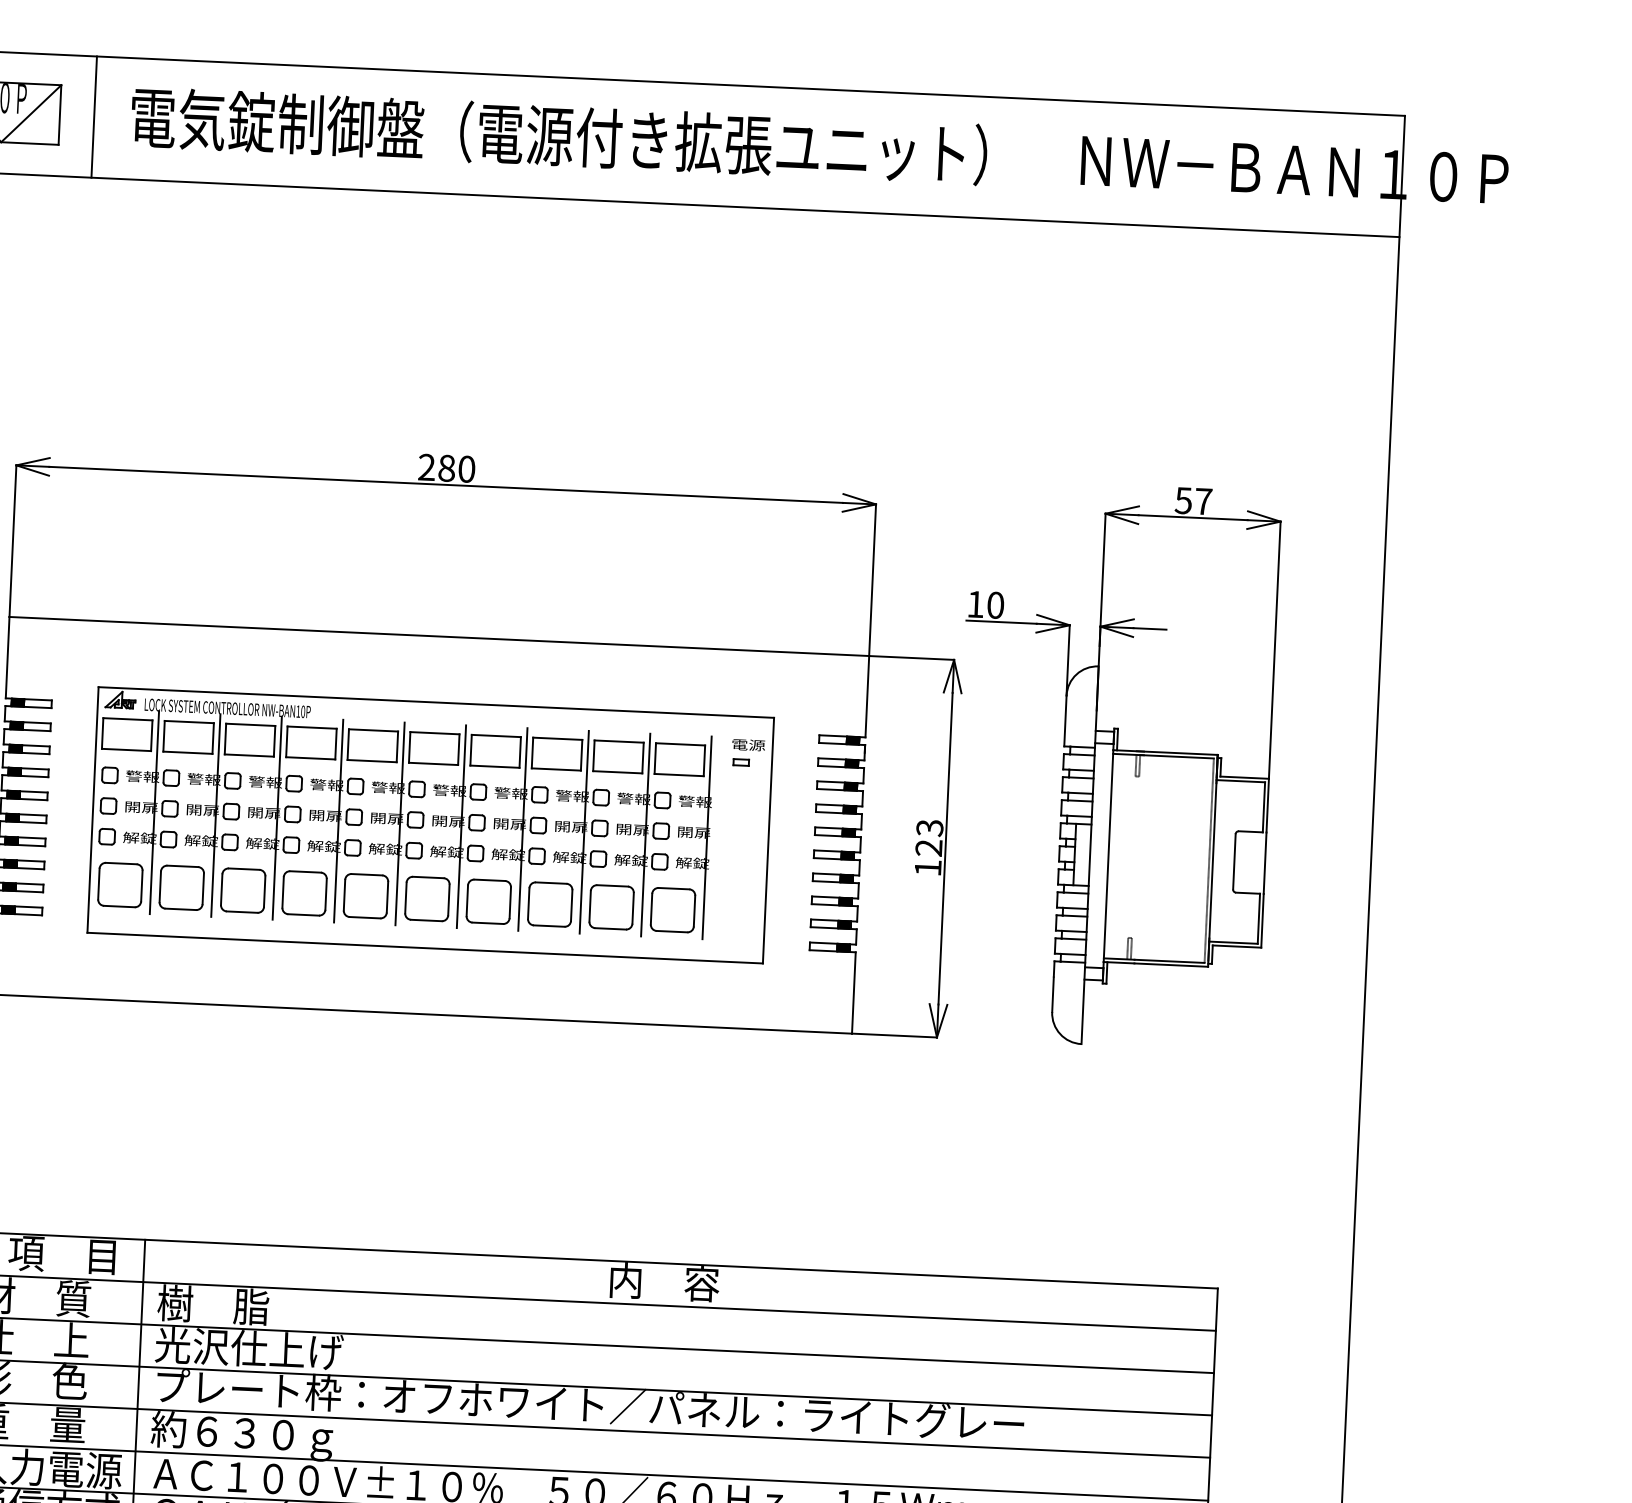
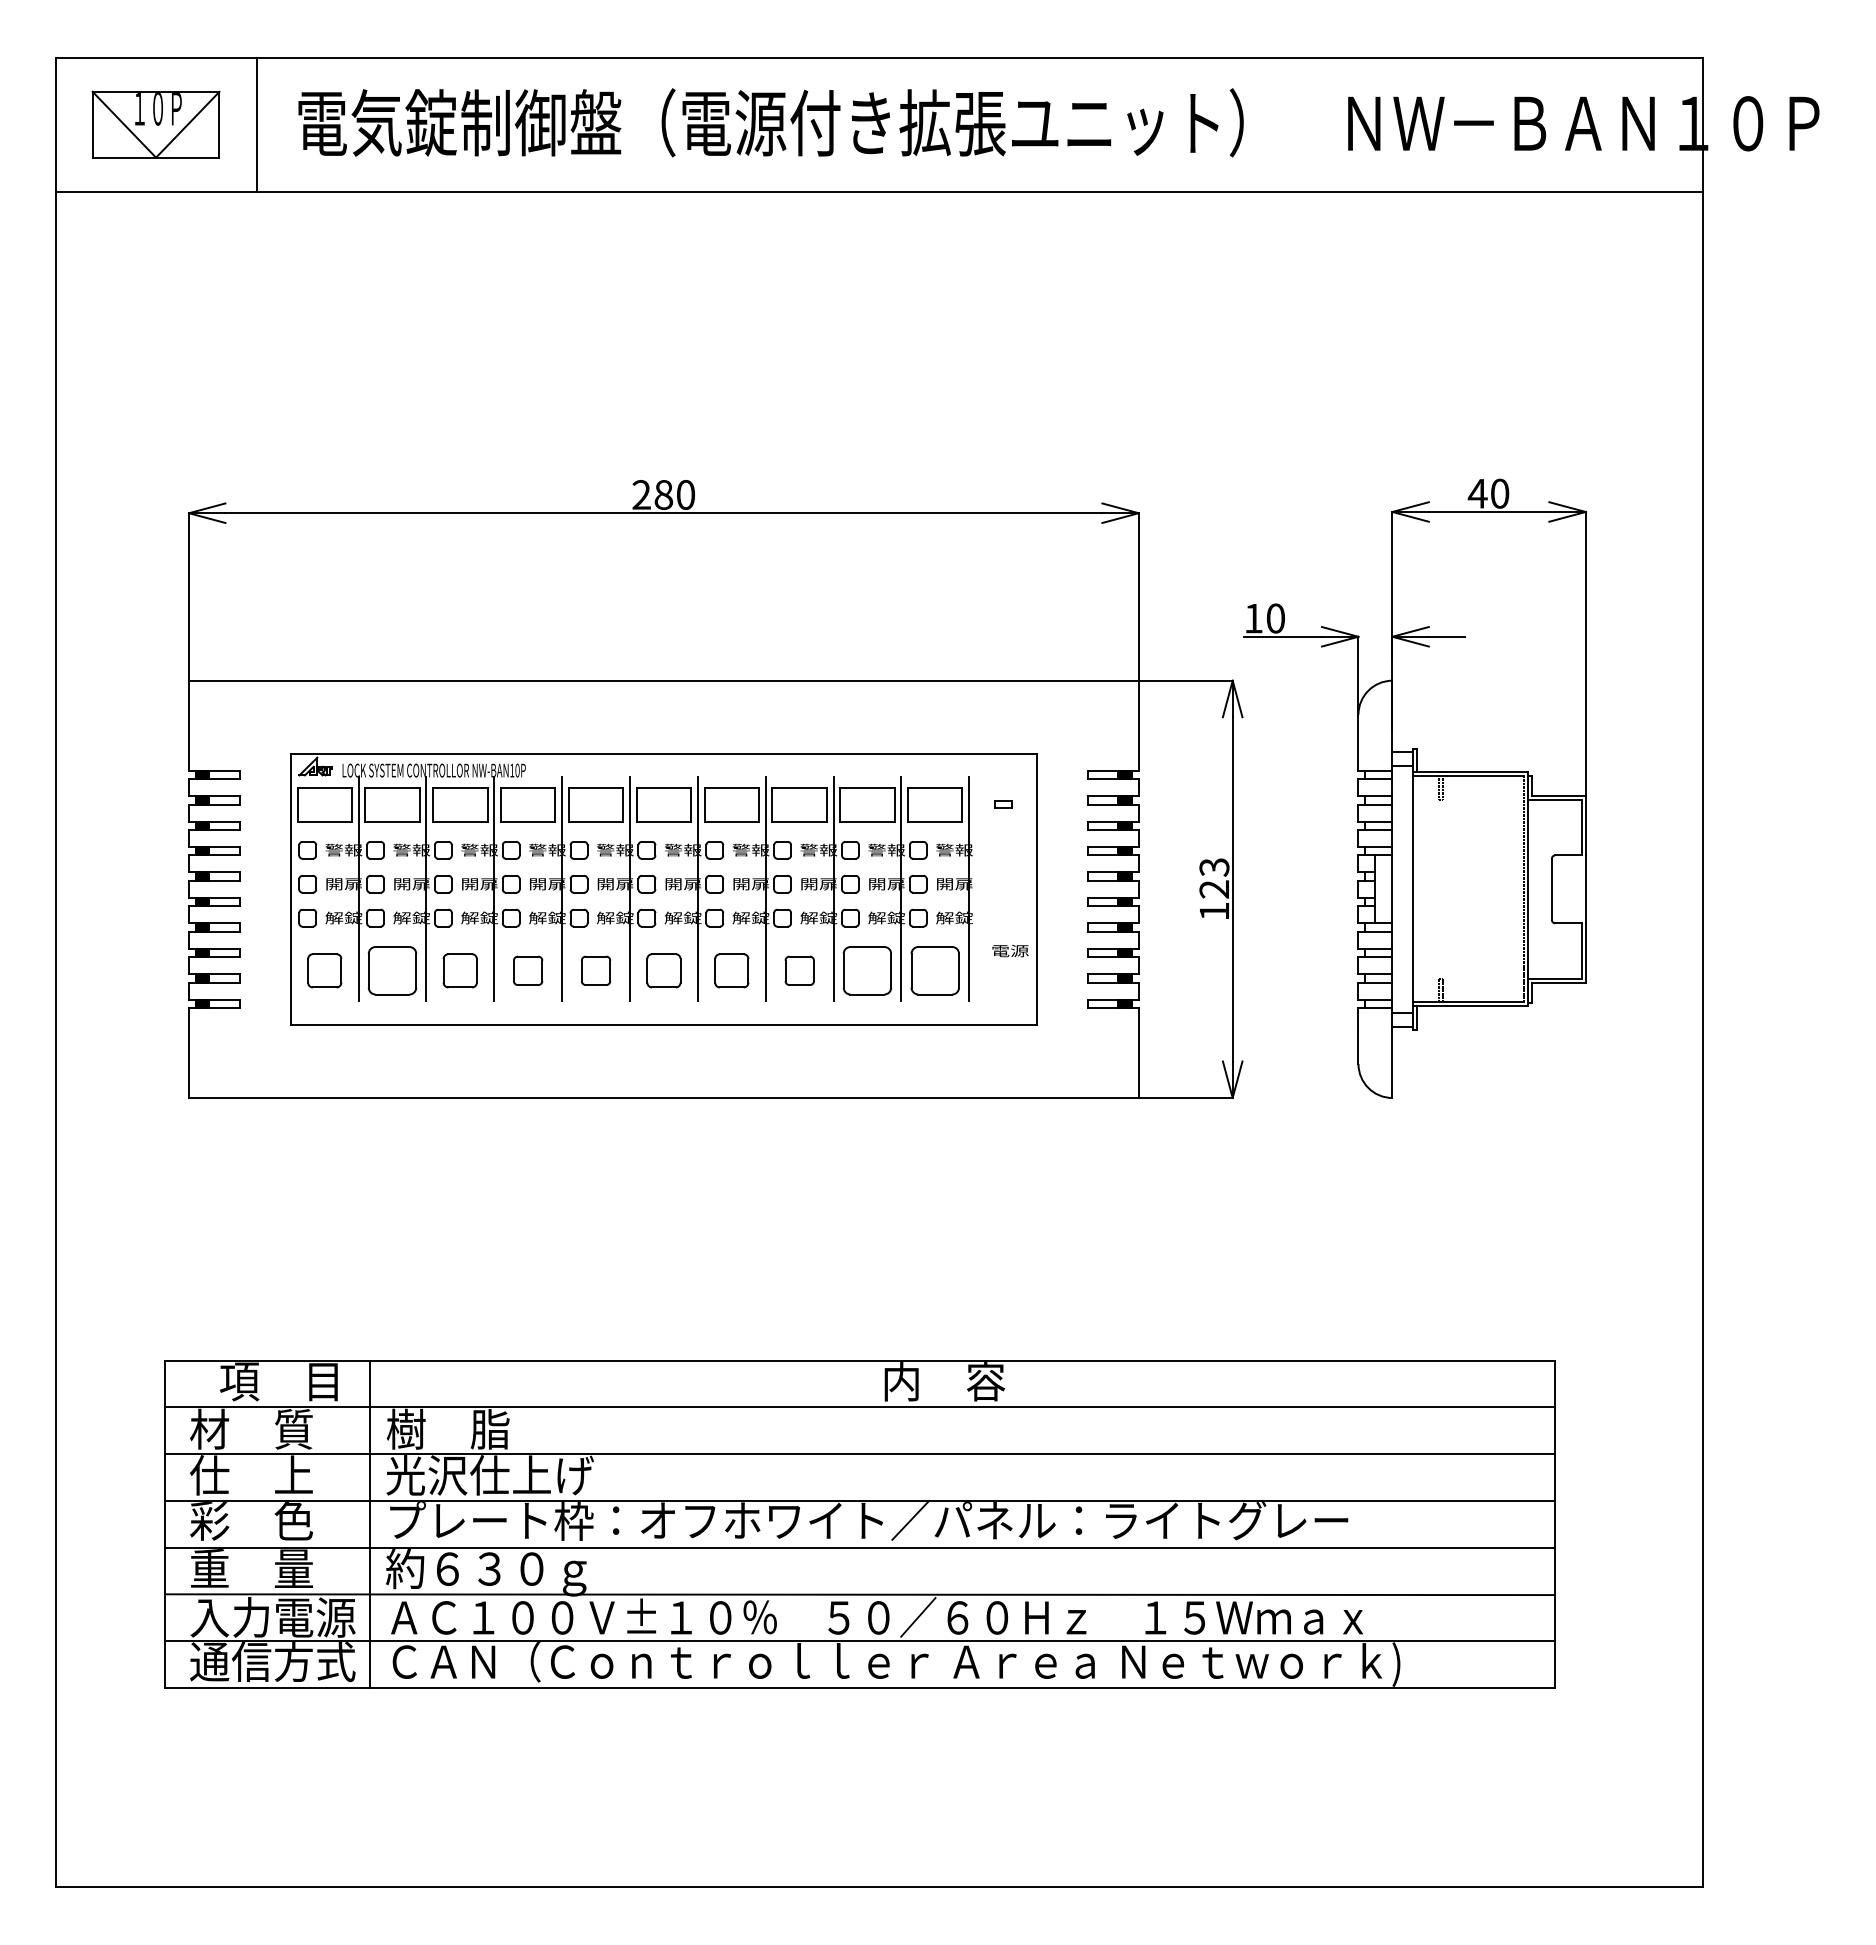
text: (1193, 500) -> (1488, 493), 57 -> 40
text: (748, 744) -> (1010, 950), moved
part: (120, 884) -> (324, 970), size x0.7
part: (242, 890) -> (459, 970), size x0.7
part: (303, 893) -> (527, 970), size x0.6
part: (365, 895) -> (595, 970), size x0.6
part: (427, 898) -> (663, 970), size x0.7
part: (488, 901) -> (731, 970), size x0.7
part: (550, 904) -> (799, 970), size x0.6

